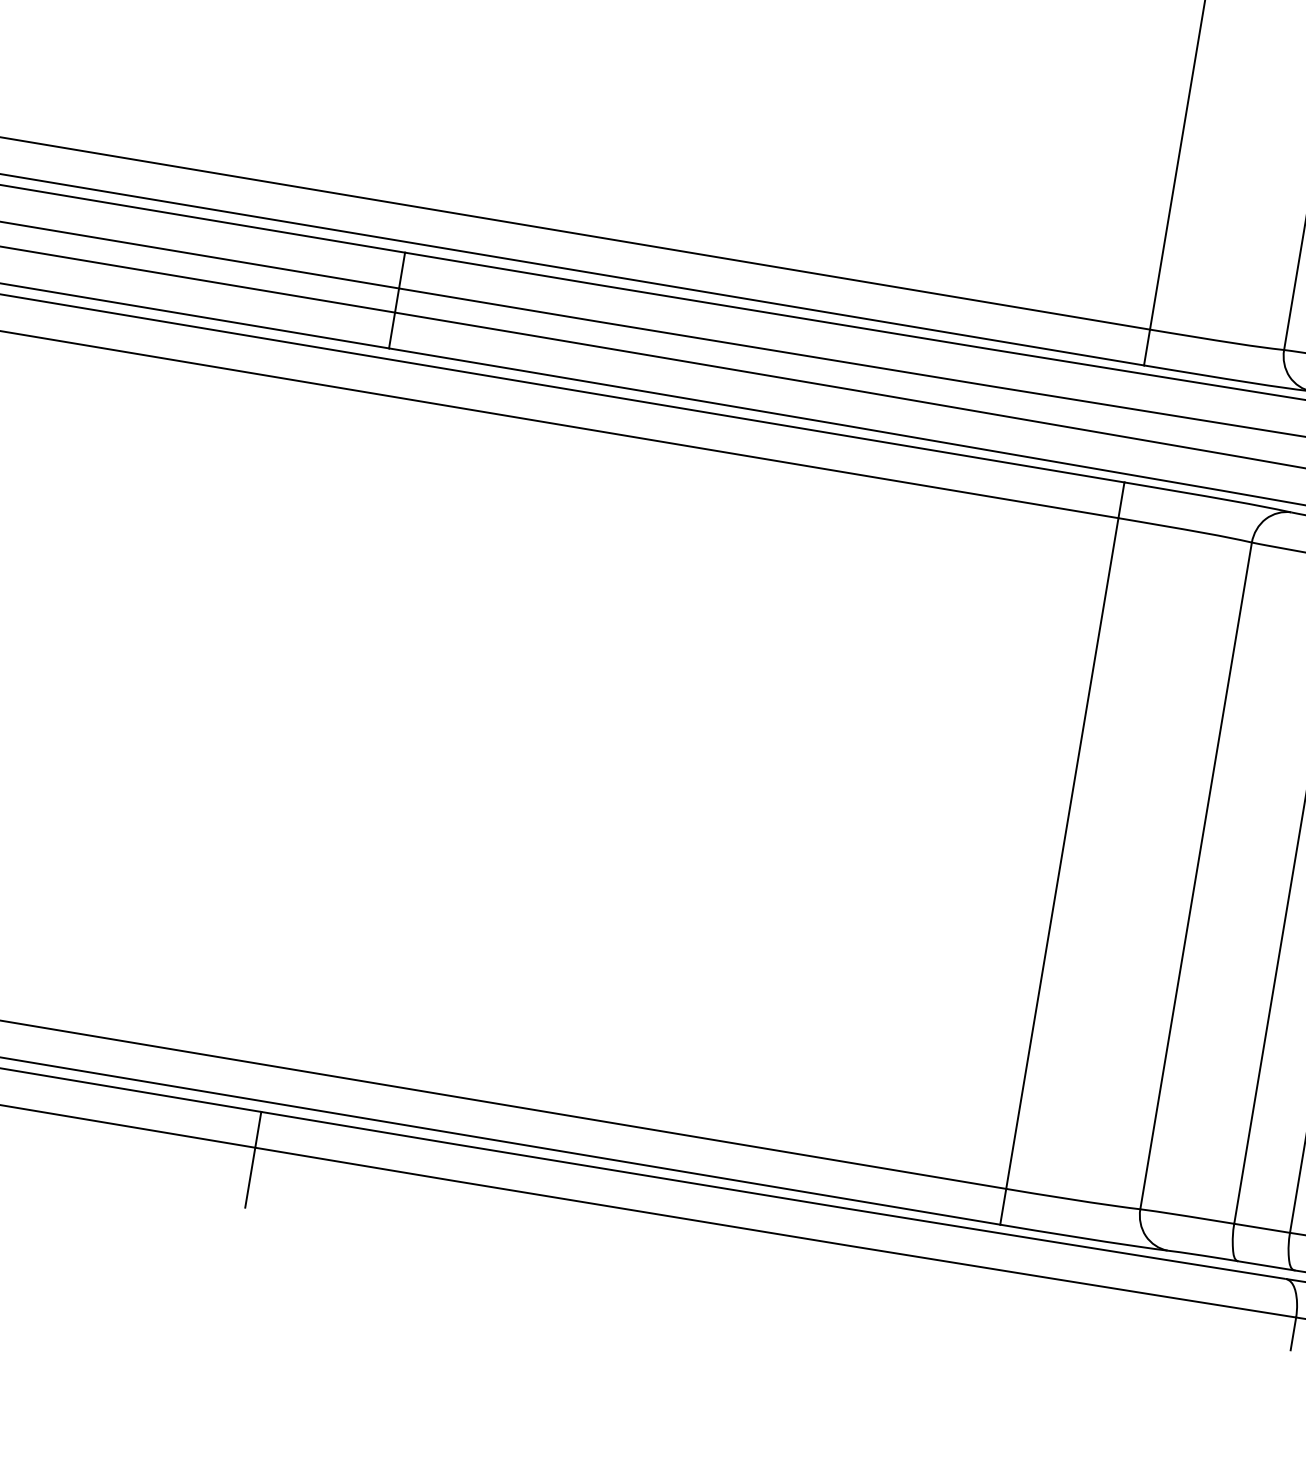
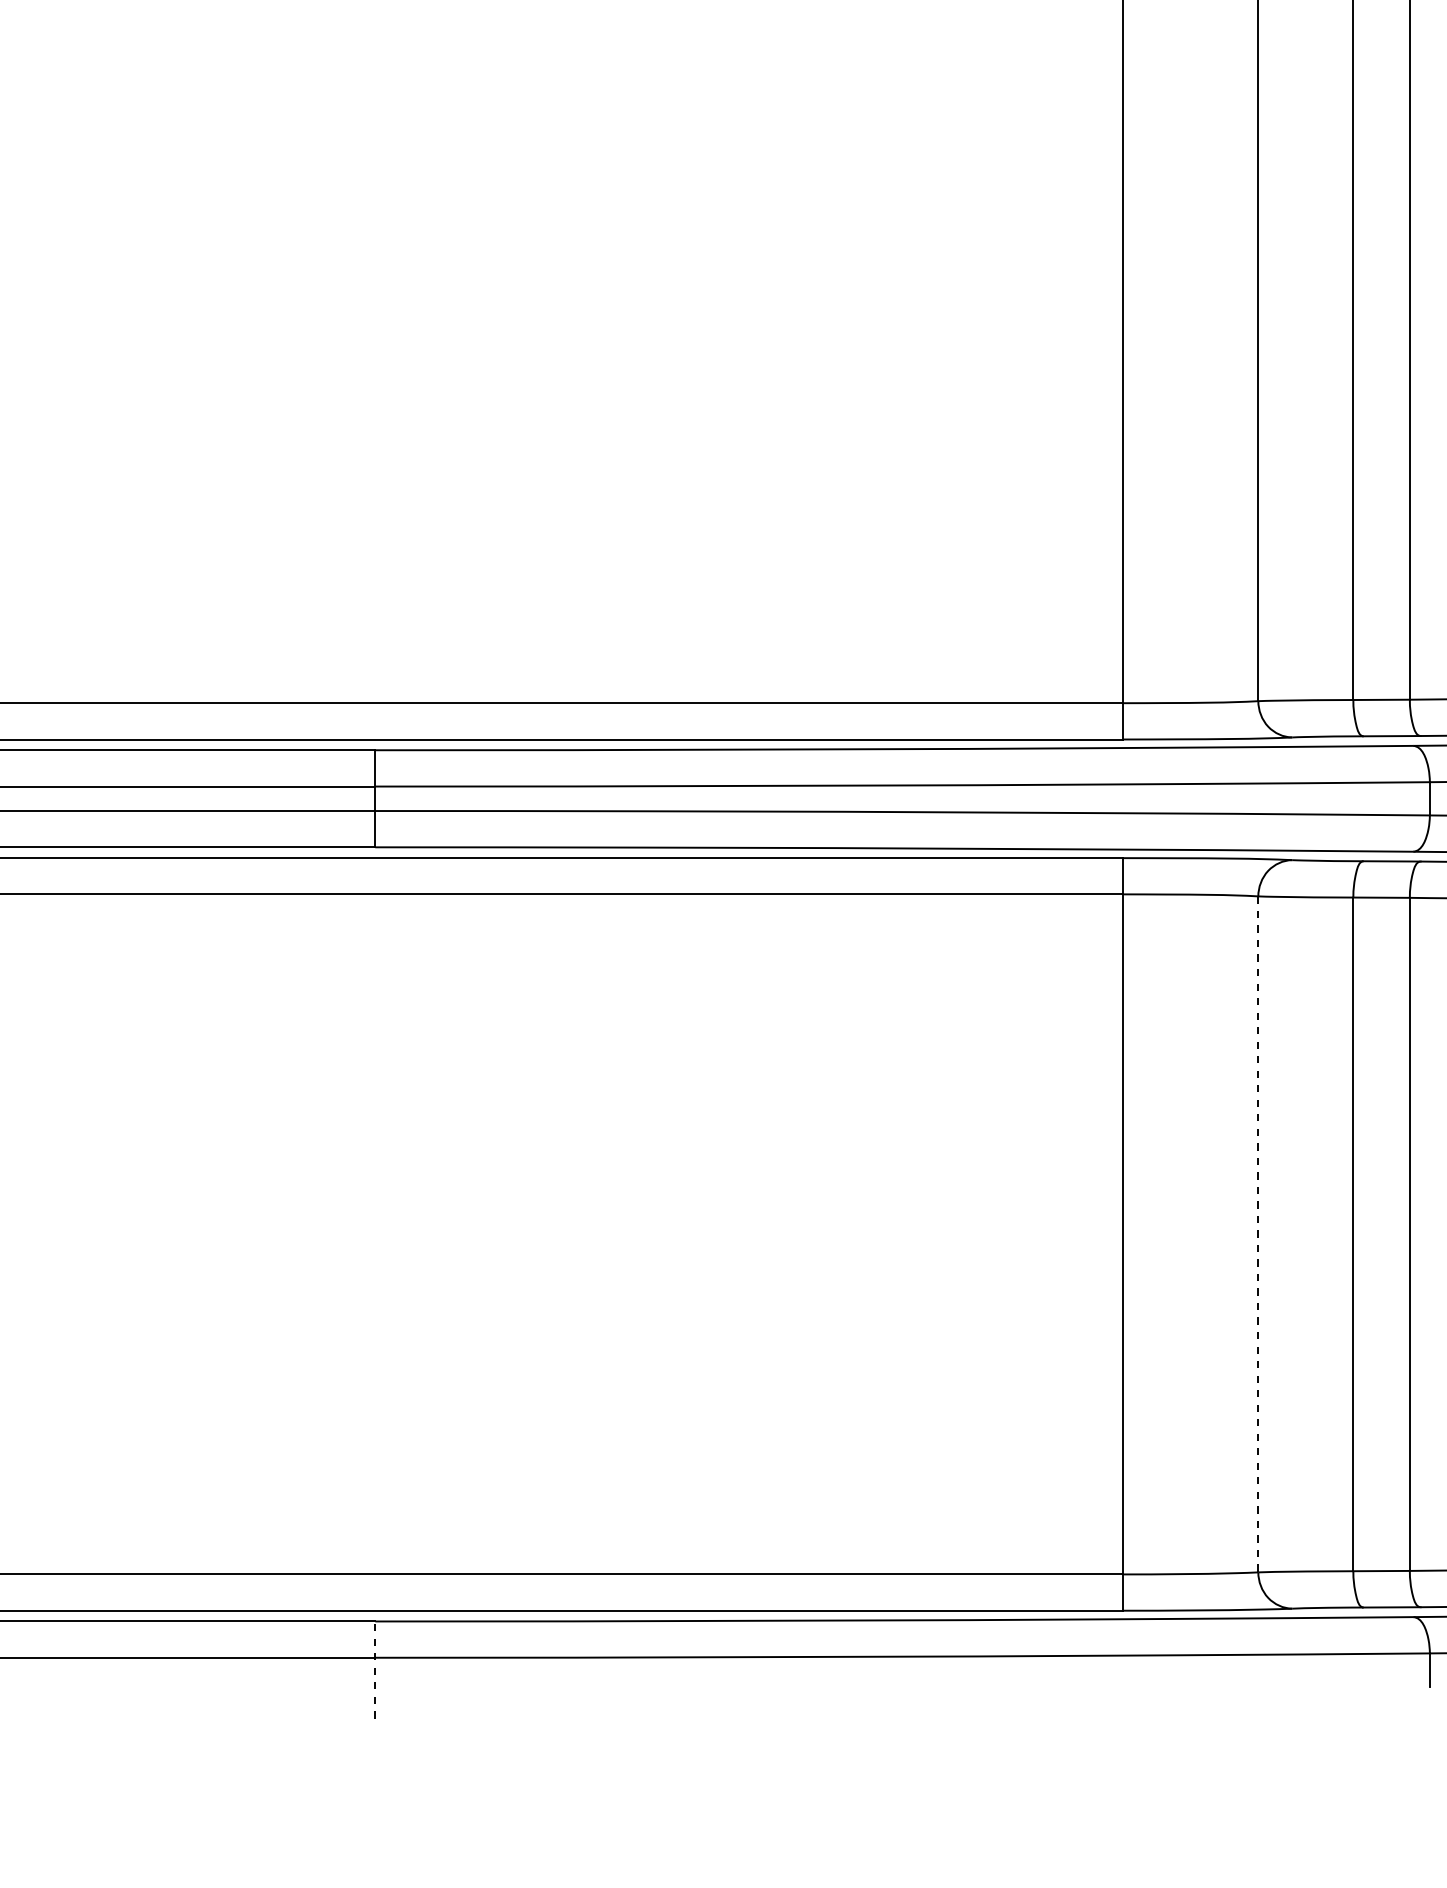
line: (1196, 876) -> (1258, 1234), solid -> dashed
line: (253, 1160) -> (375, 1670), solid -> dashed

